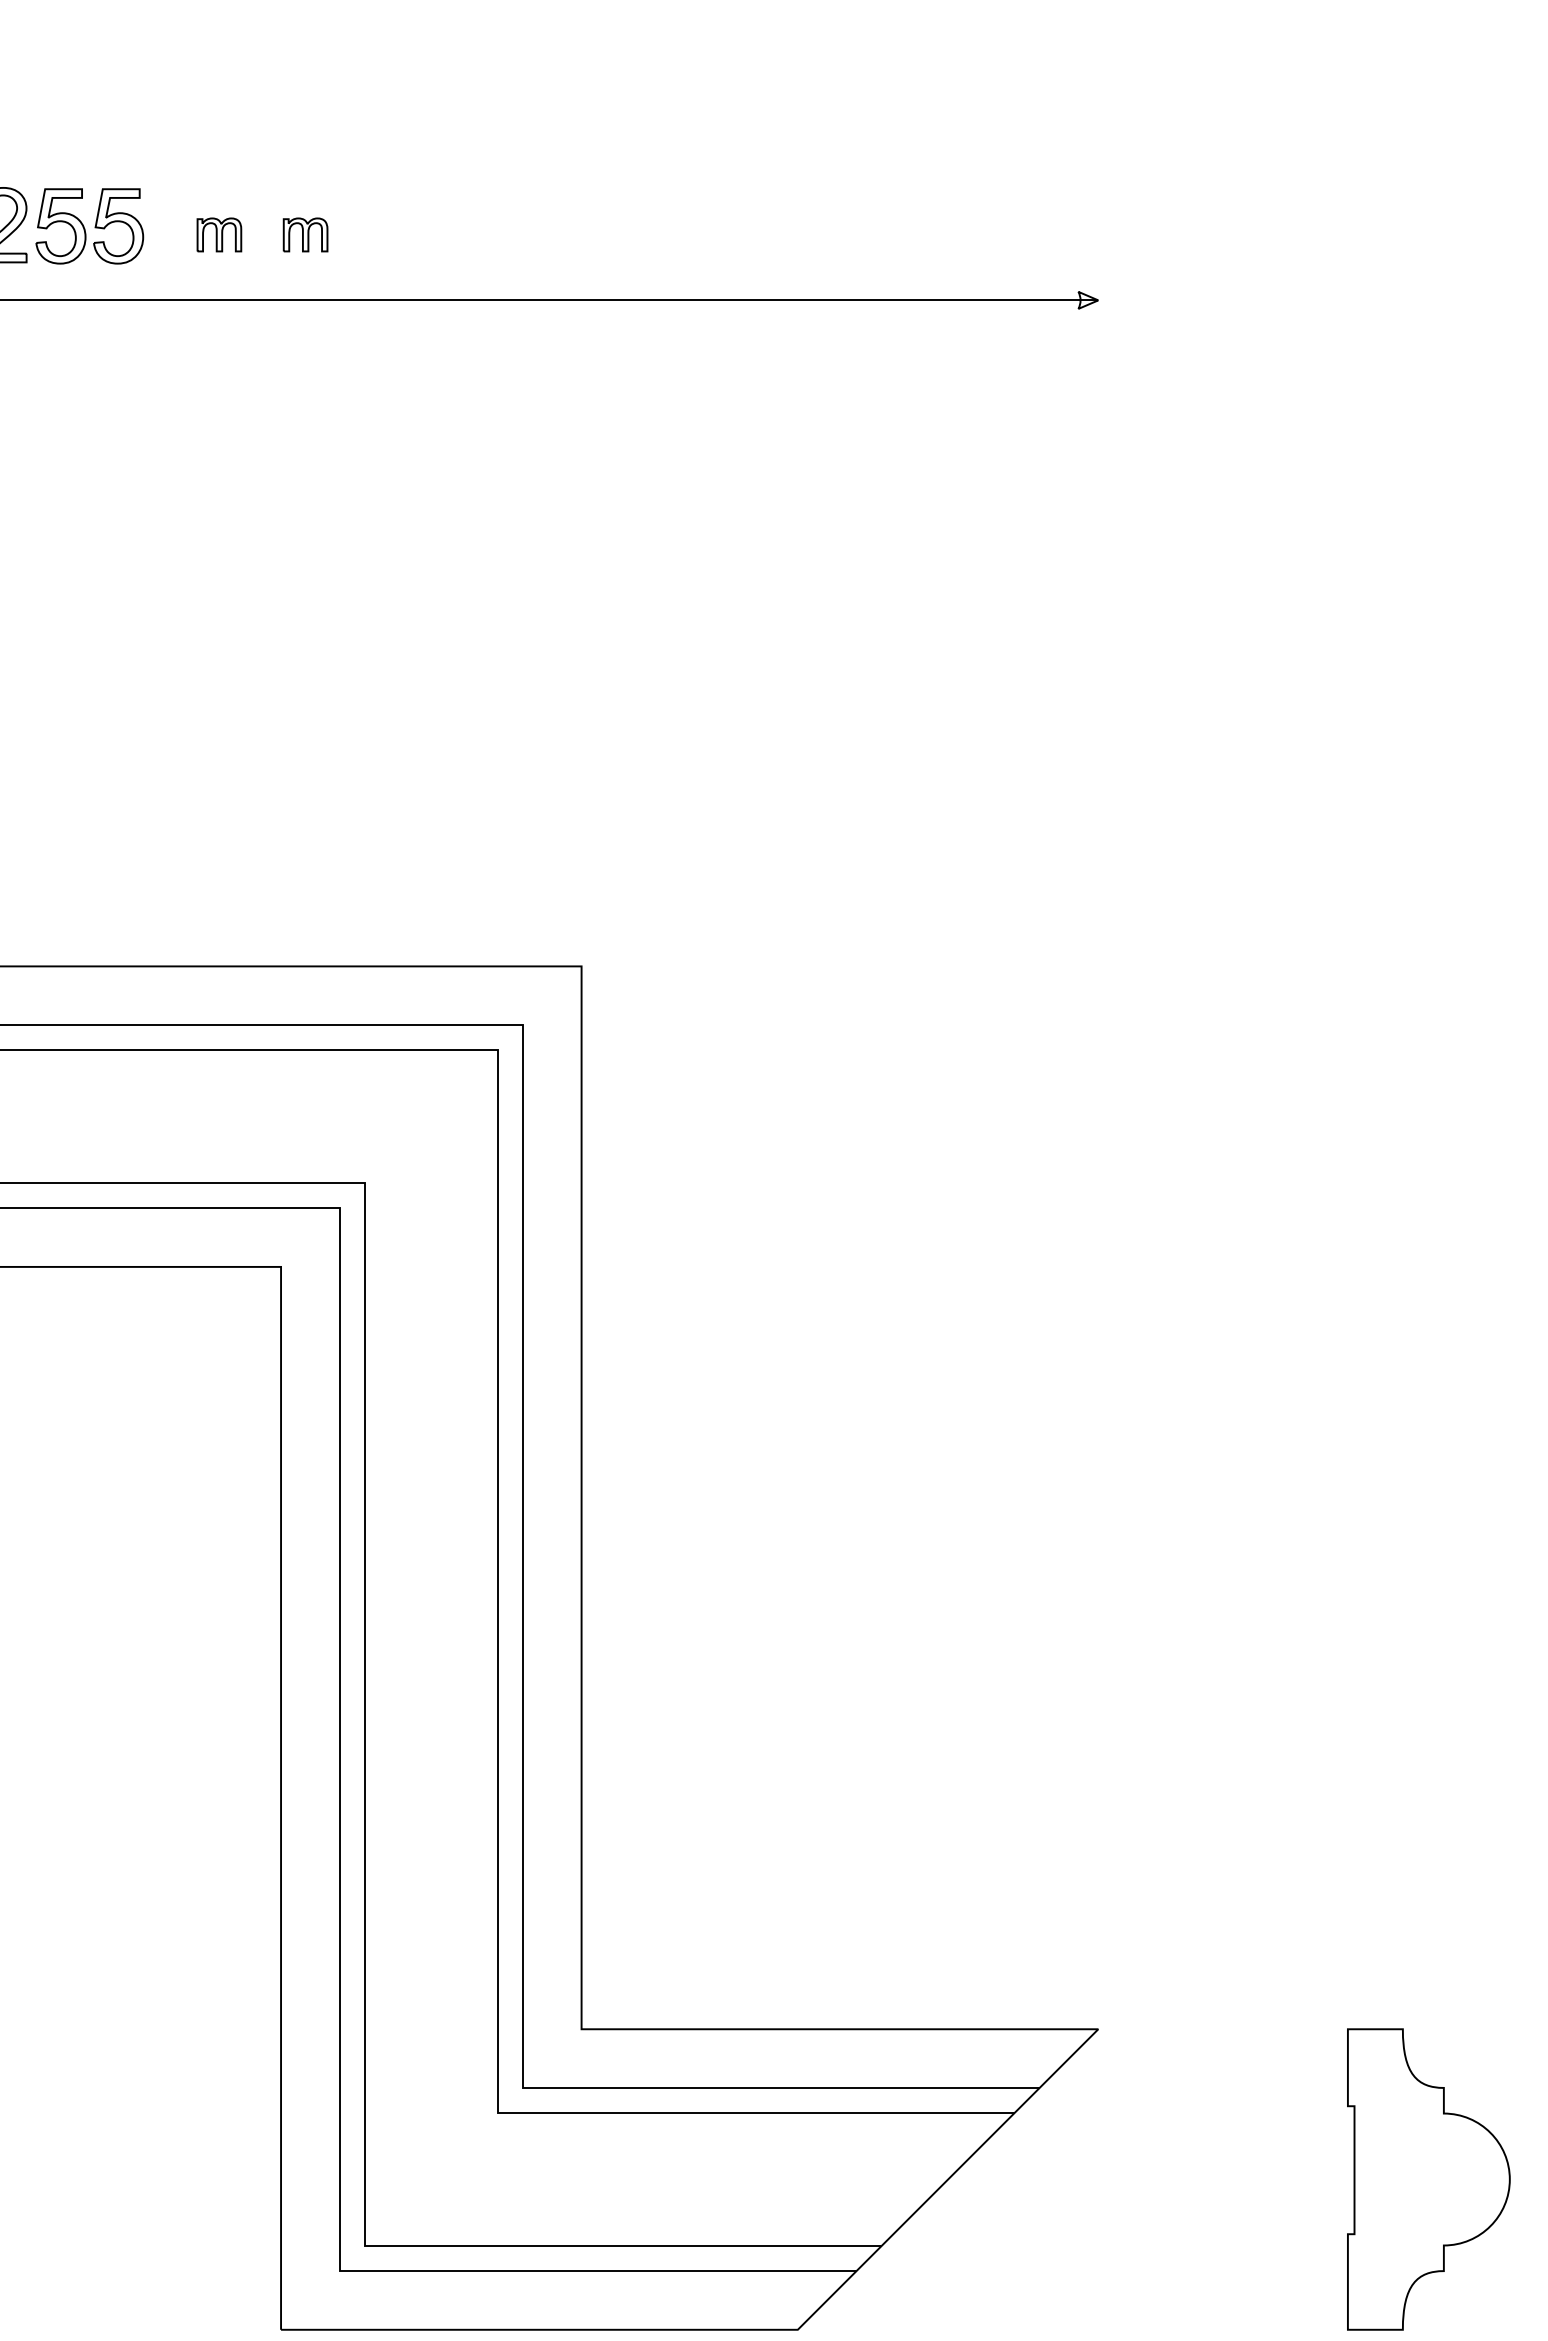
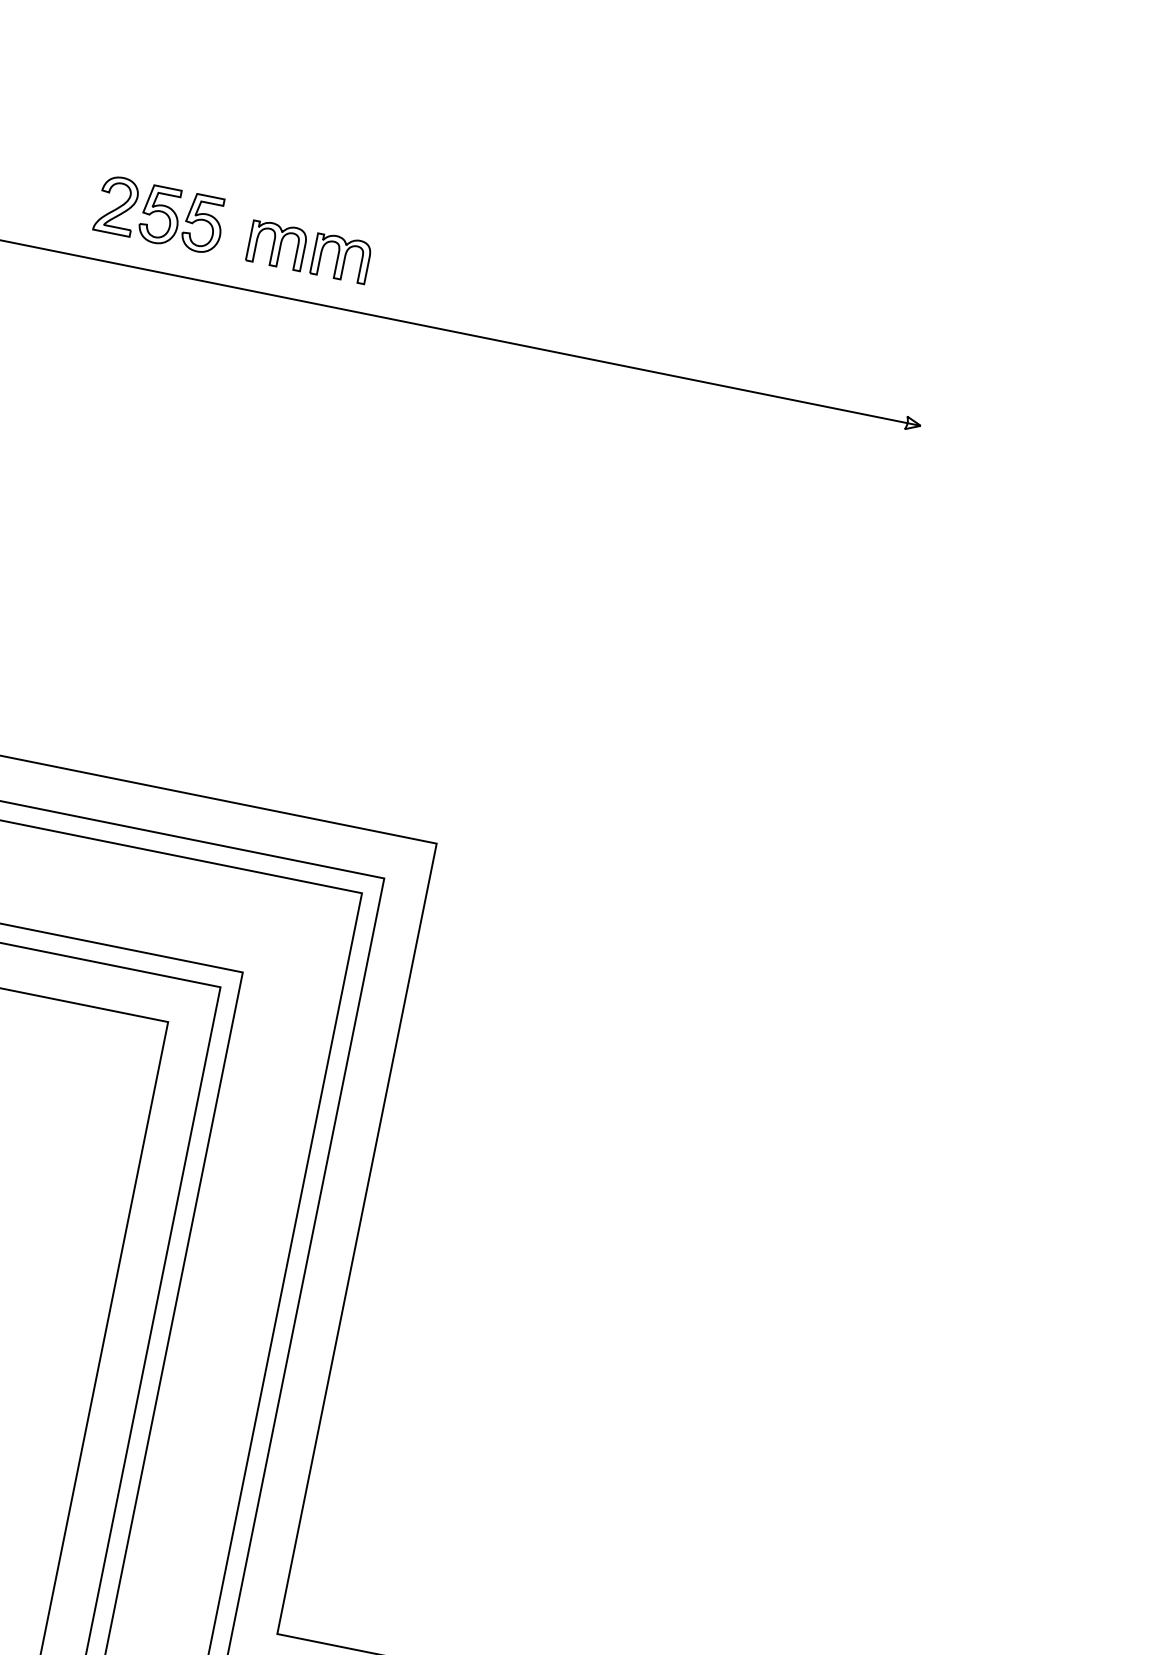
part: (219, 234) -> (277, 245), size x1.67
part: (305, 234) -> (341, 257), size x1.67

